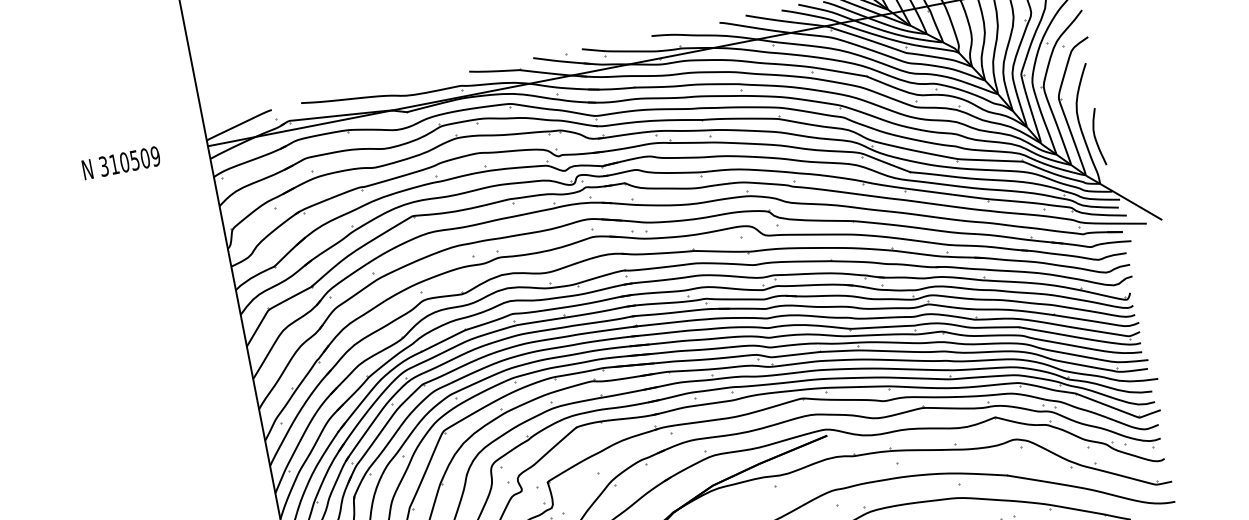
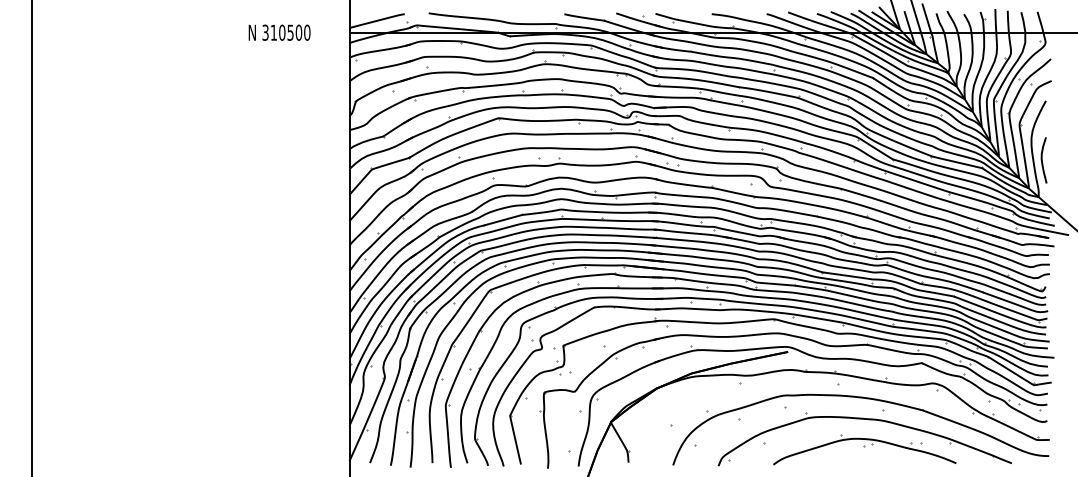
text: (155, 156) -> (307, 32), 310509 -> 310500

